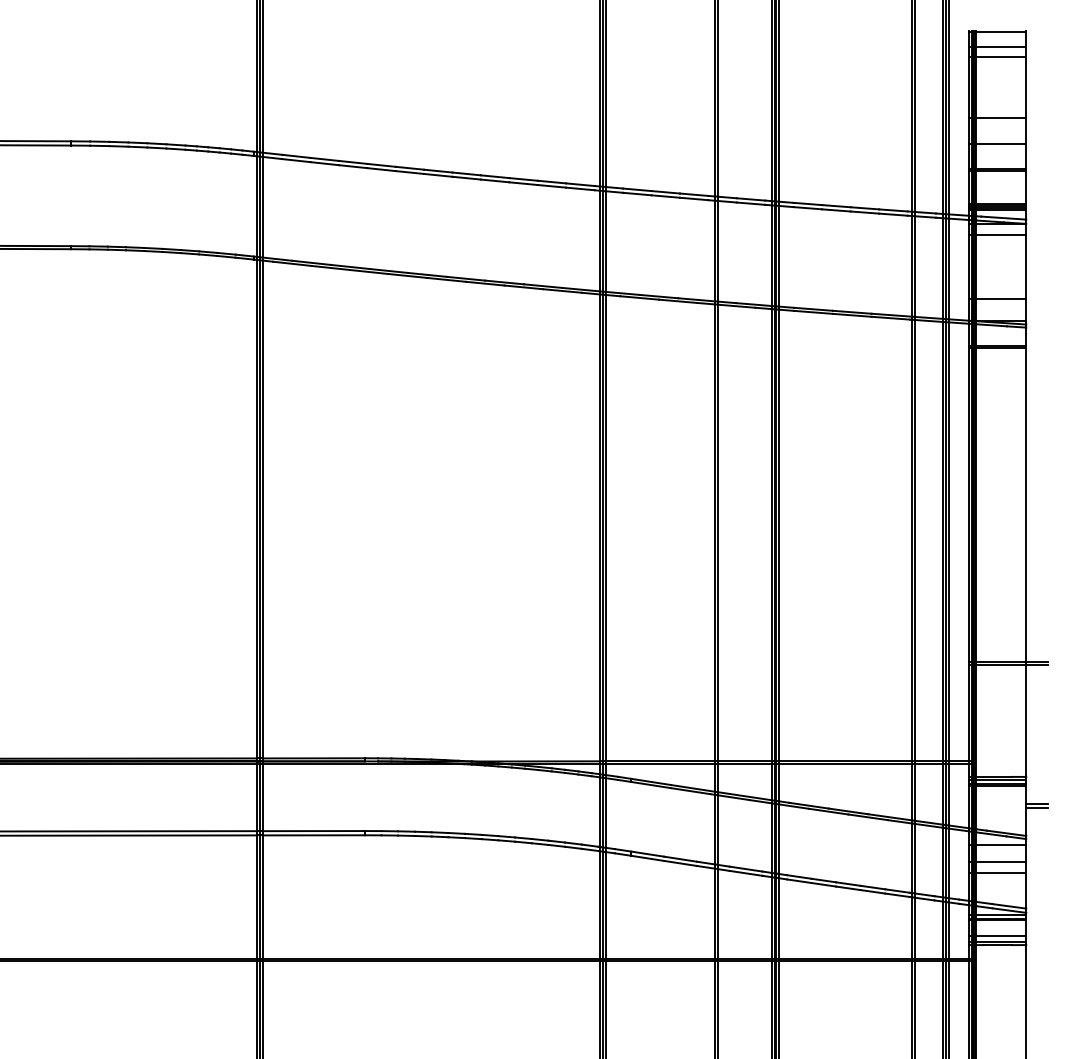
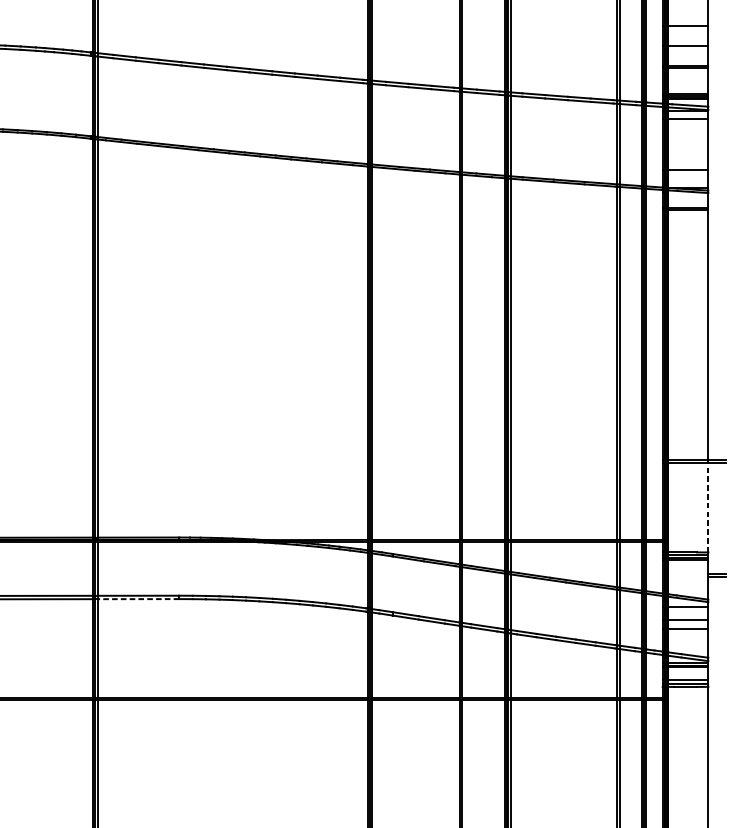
line: (1026, 720) -> (708, 507), solid -> dashed
line: (313, 835) -> (138, 599), solid -> dashed

